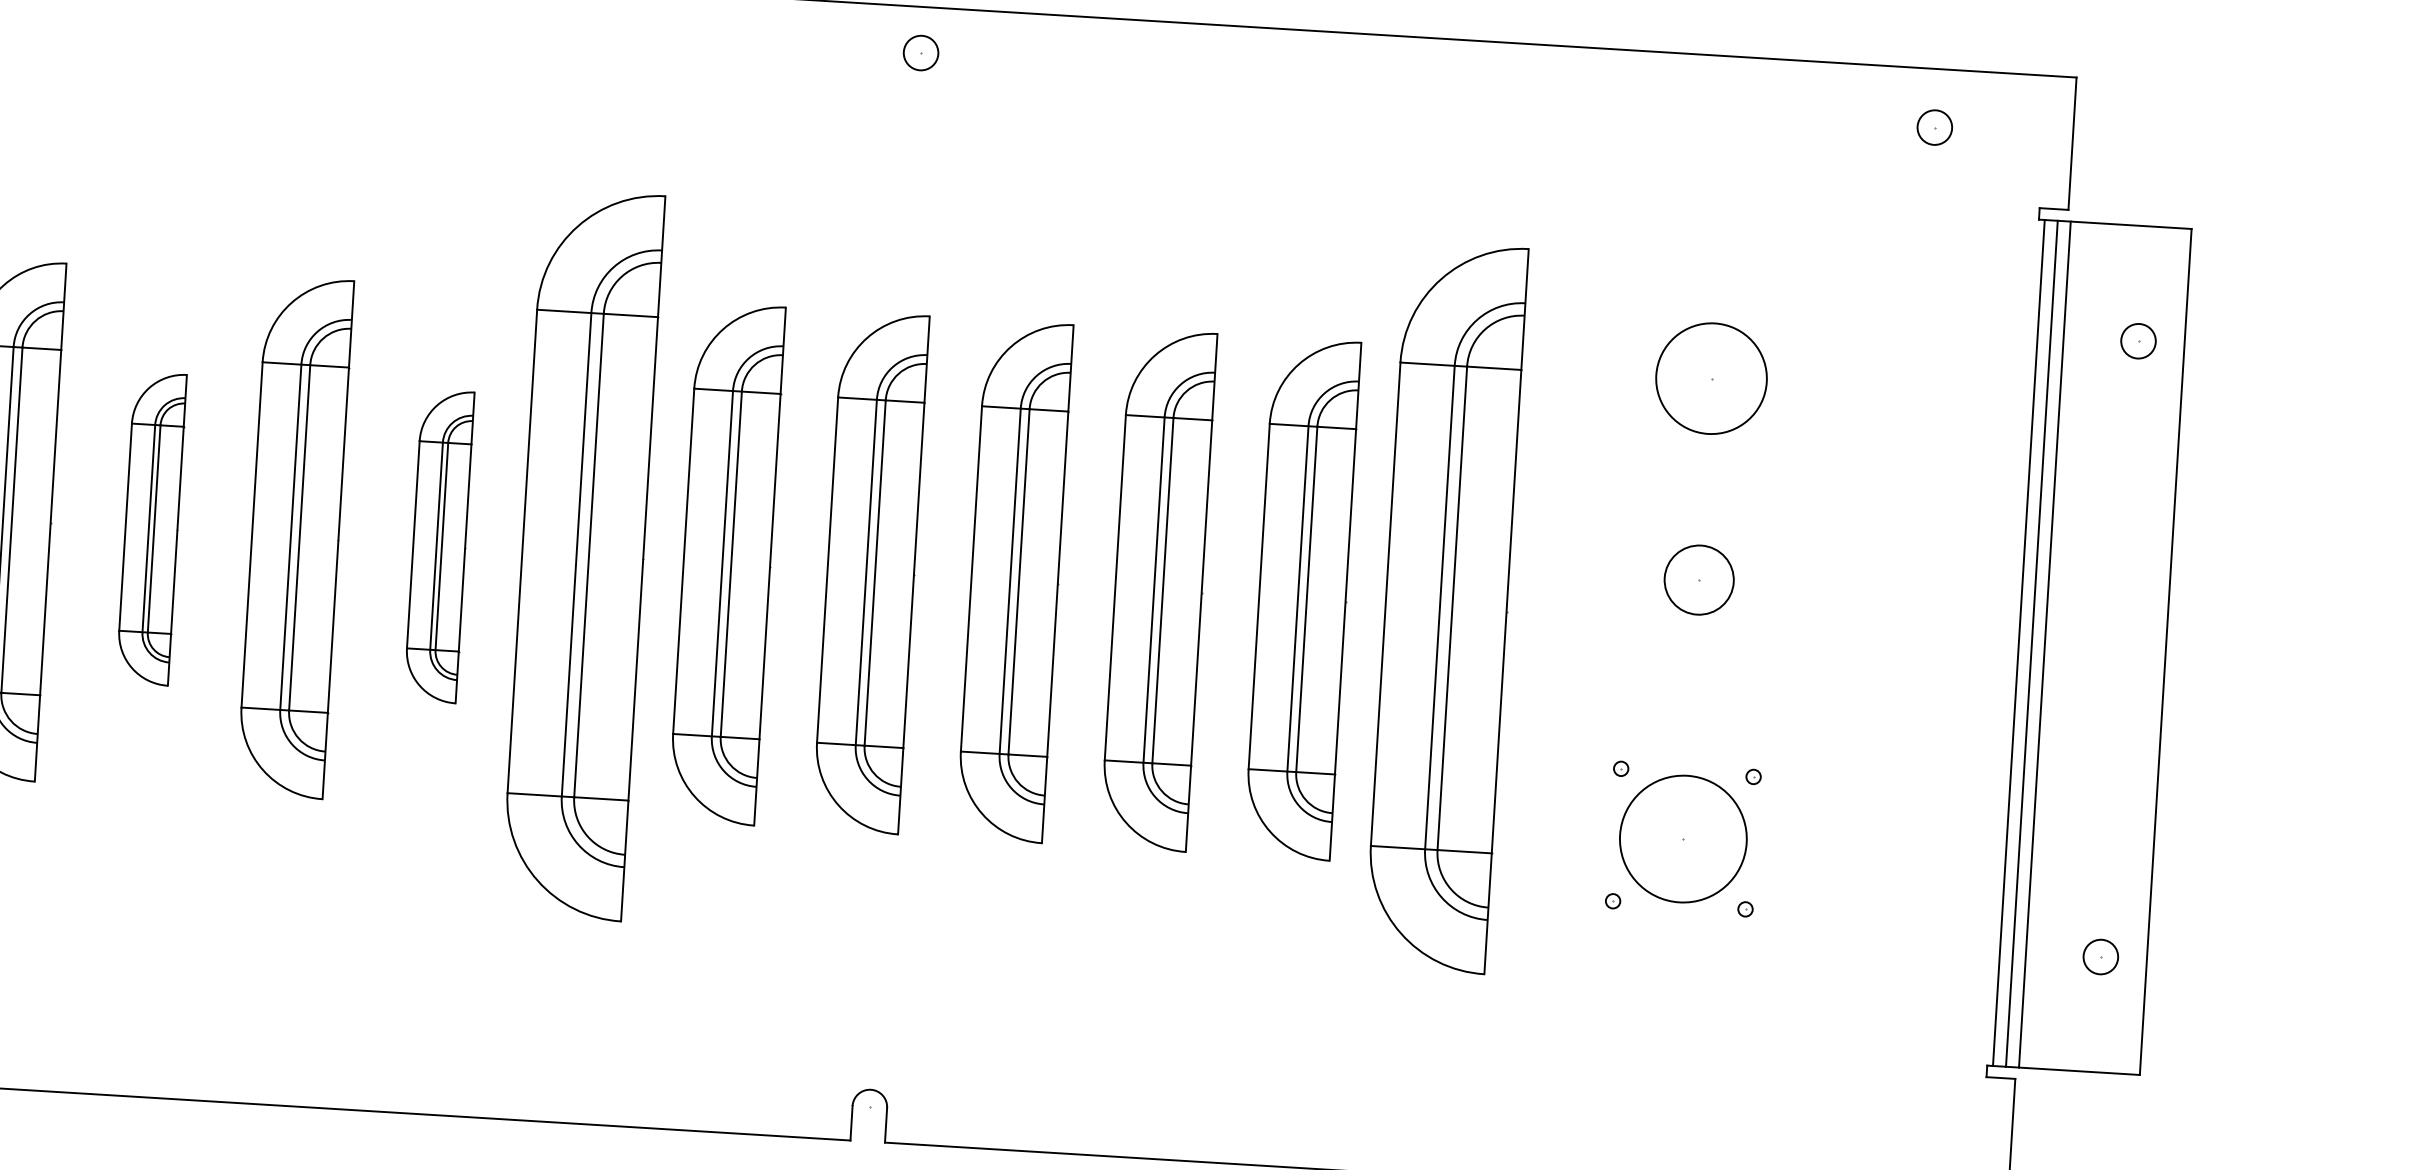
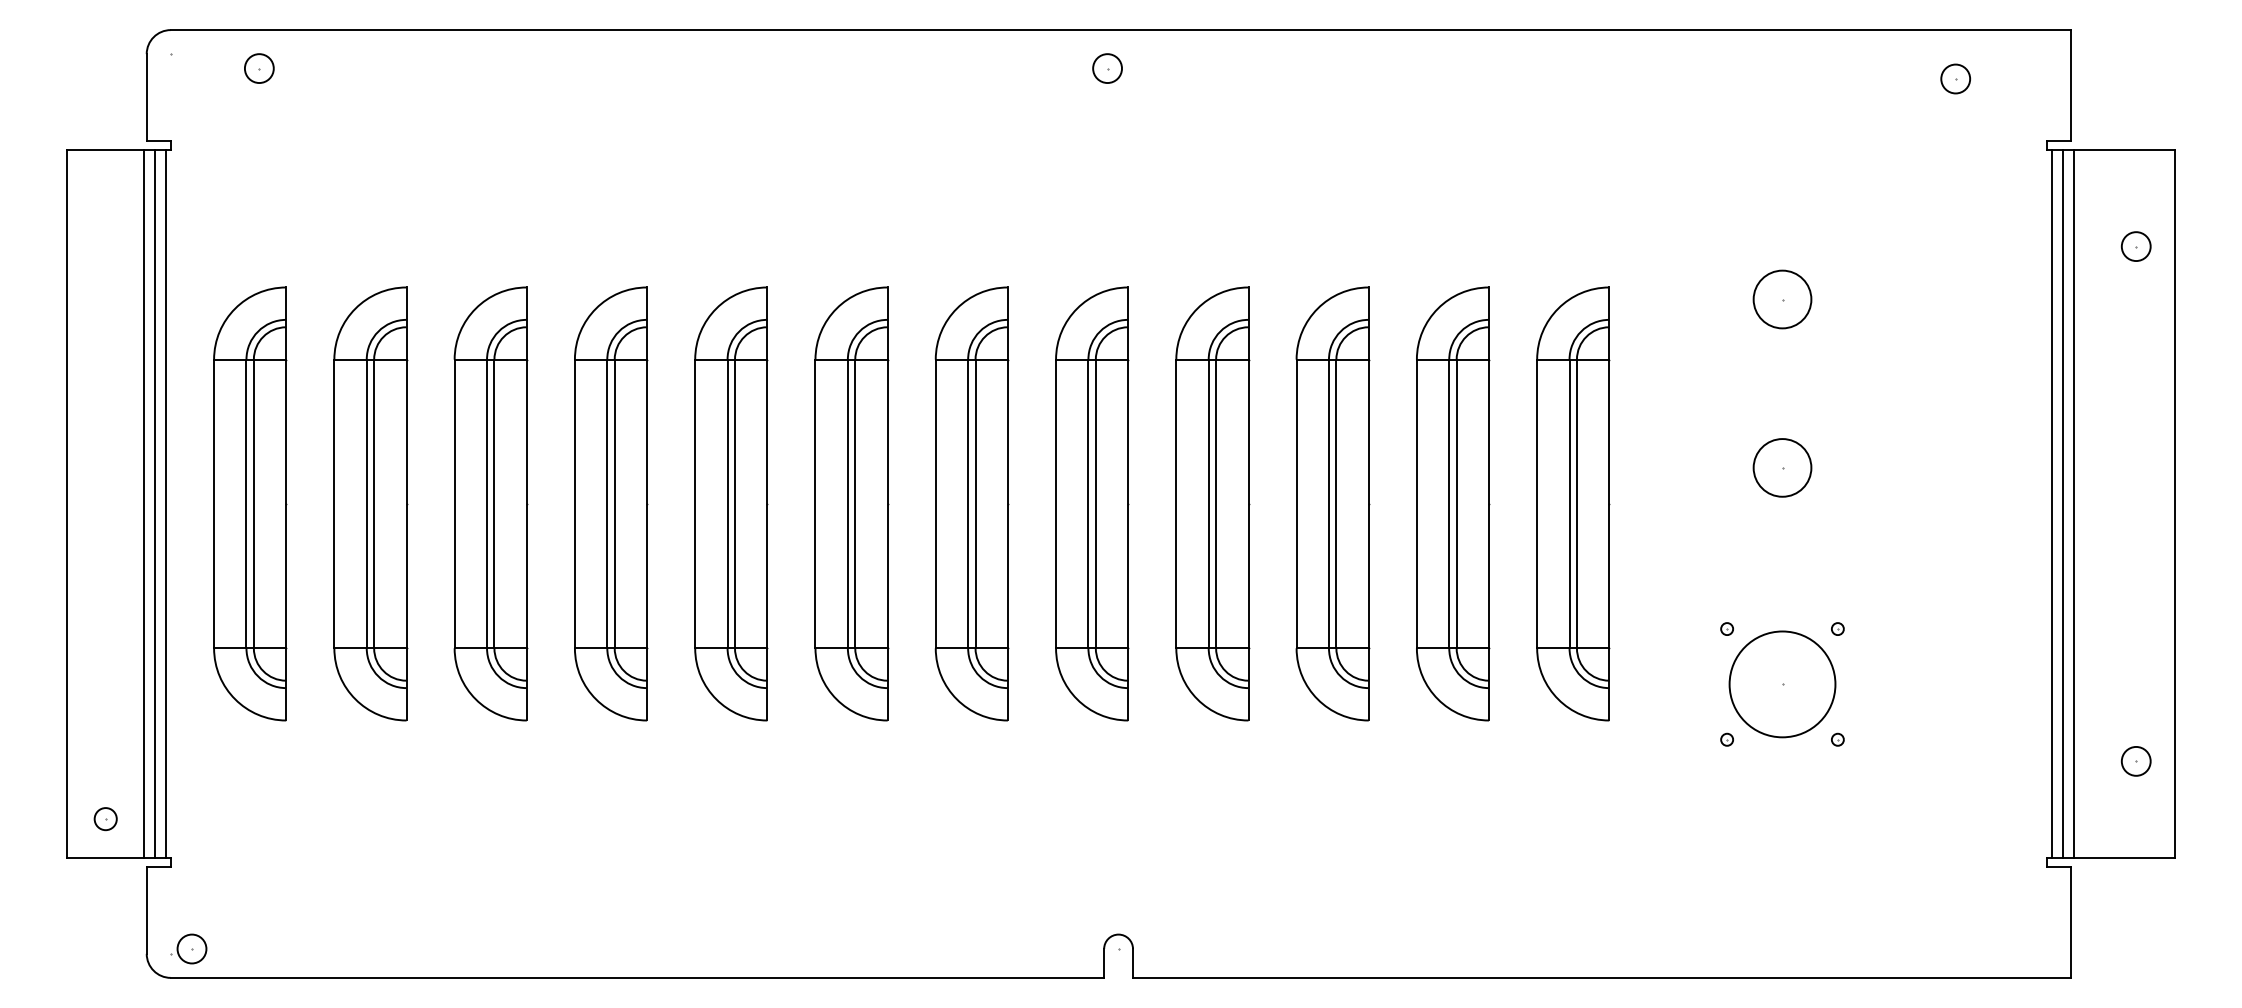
circle: (1711, 378) -> (1782, 299), size x0.62
part: (151, 528) -> (490, 503), size x1.67
part: (439, 545) -> (731, 503), size x1.67
part: (582, 554) -> (851, 503), size x0.71
part: (1446, 607) -> (1573, 503), size x0.71

